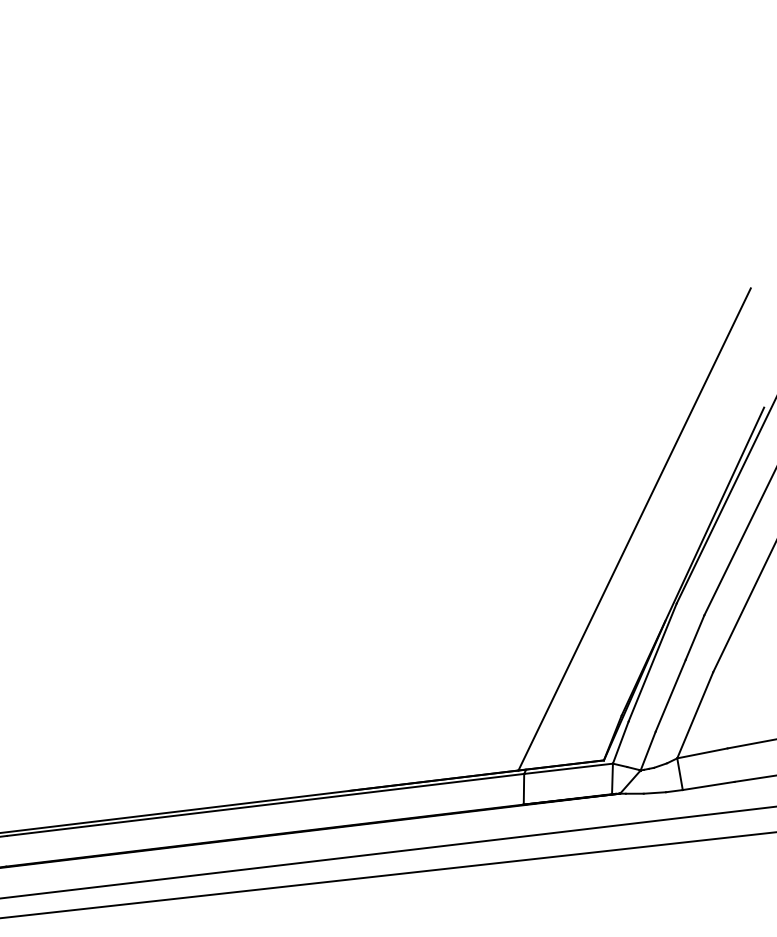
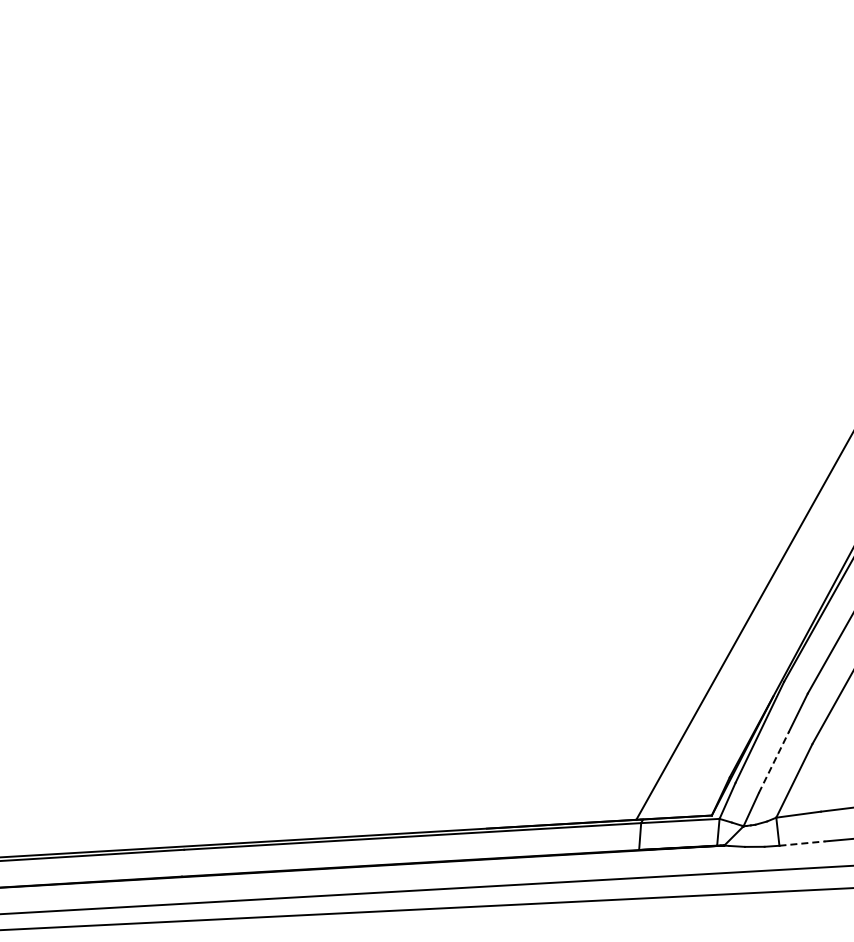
line: (671, 695) -> (774, 762), solid -> dashed
line: (708, 785) -> (802, 843), solid -> dashed

